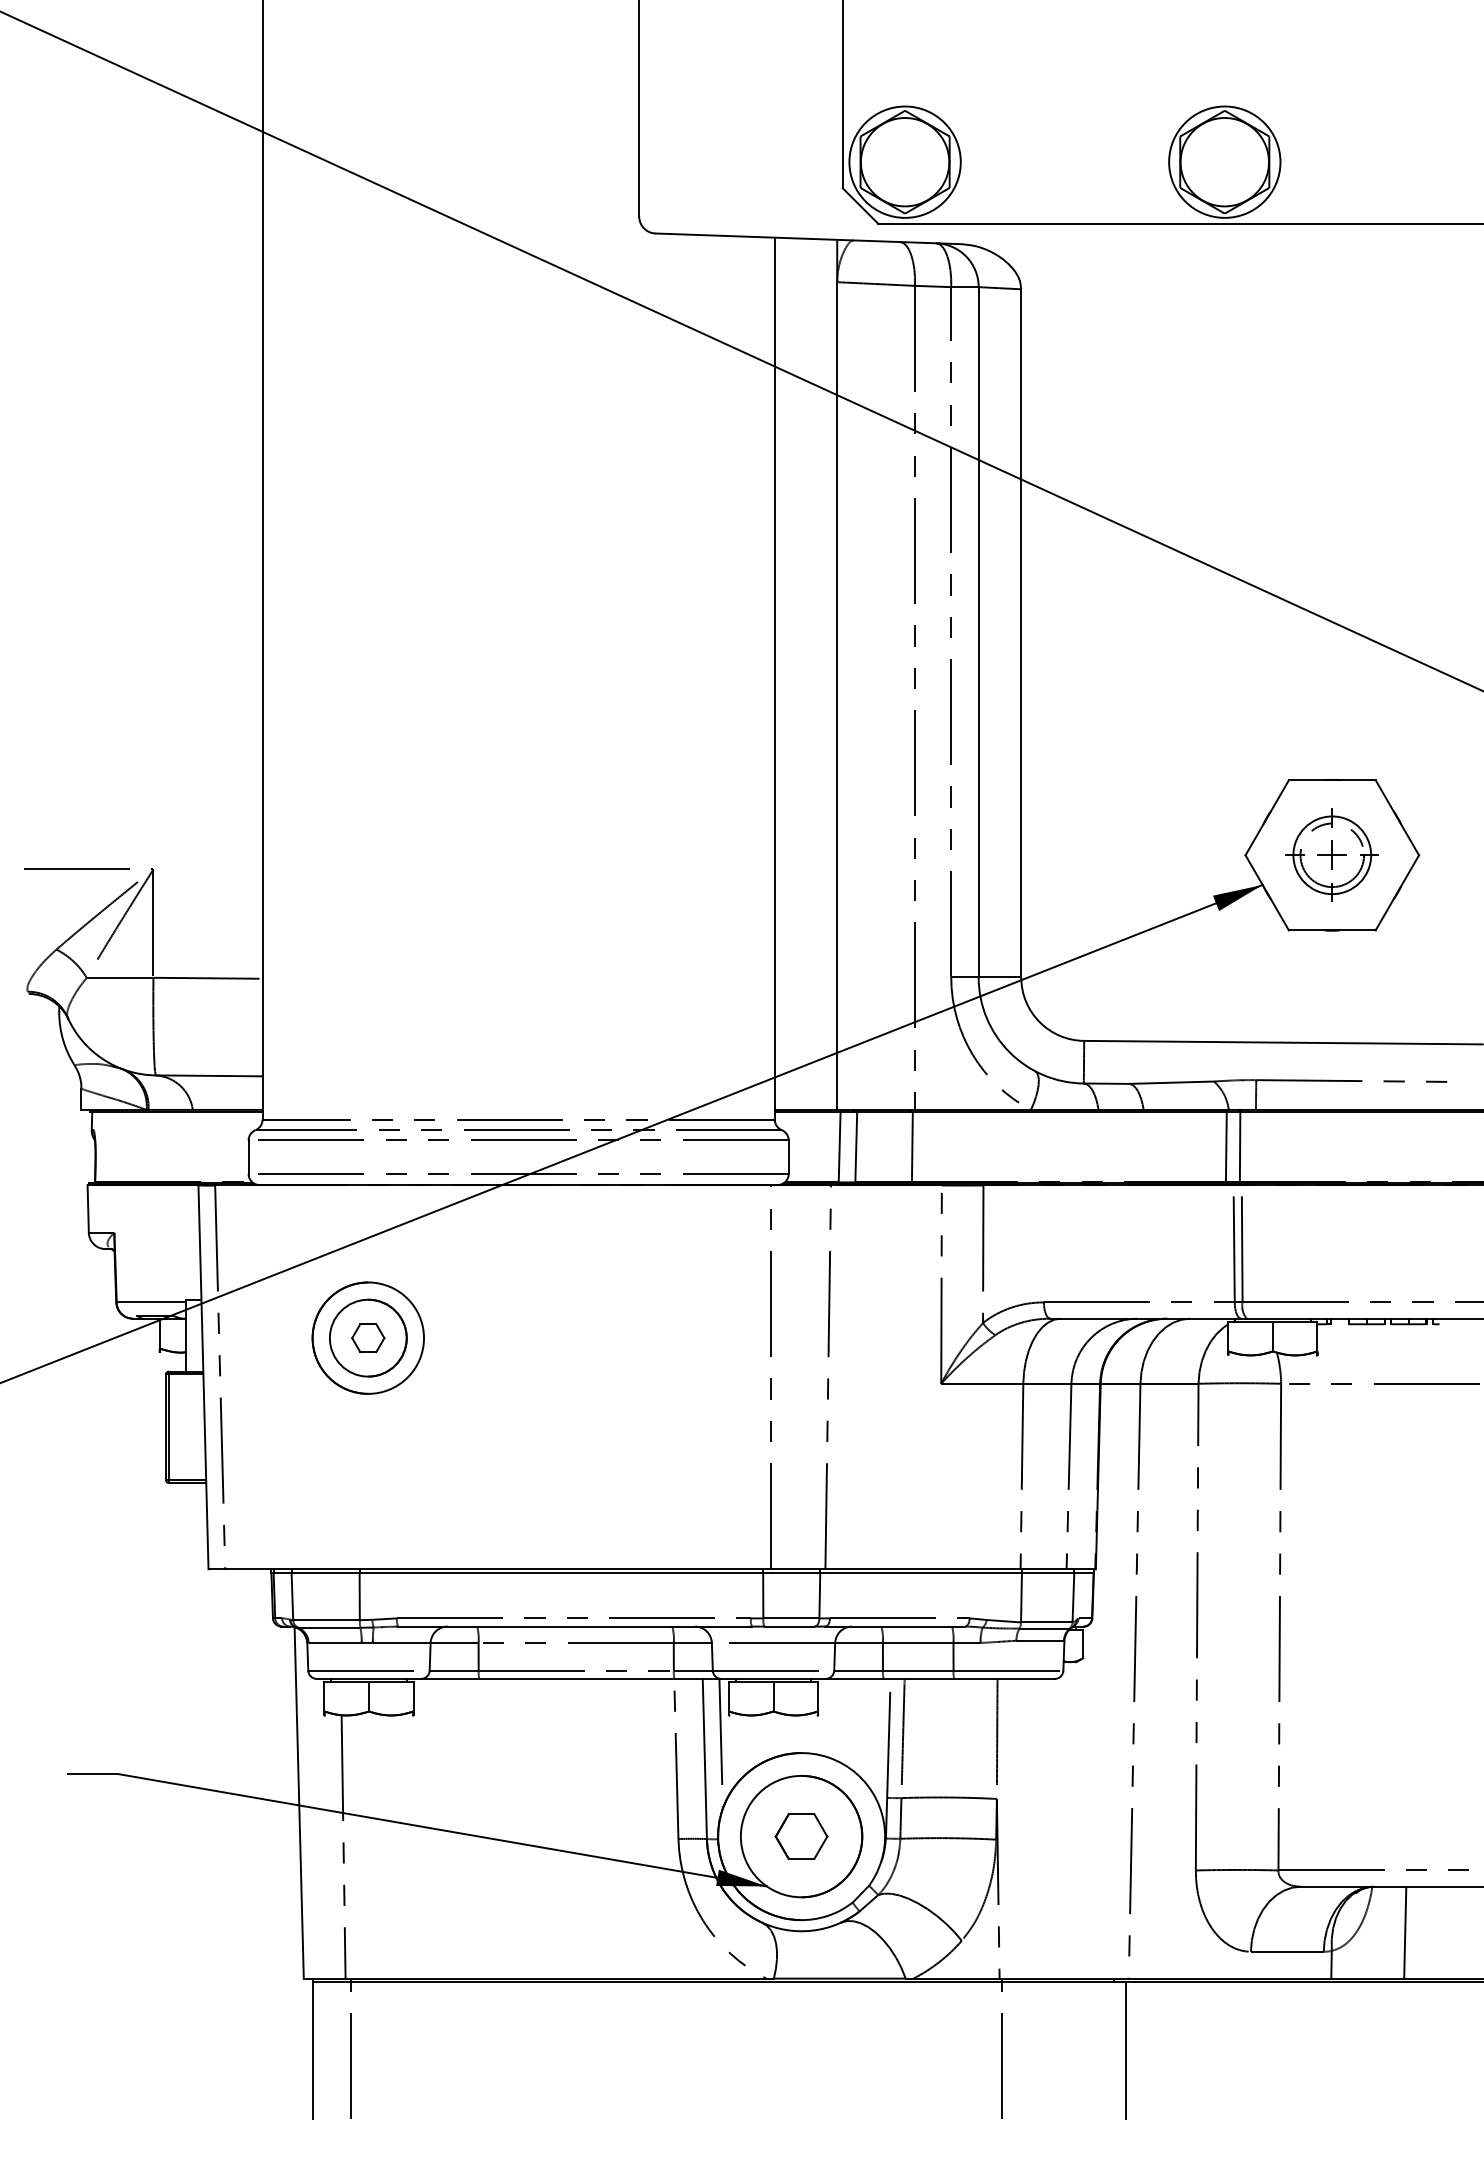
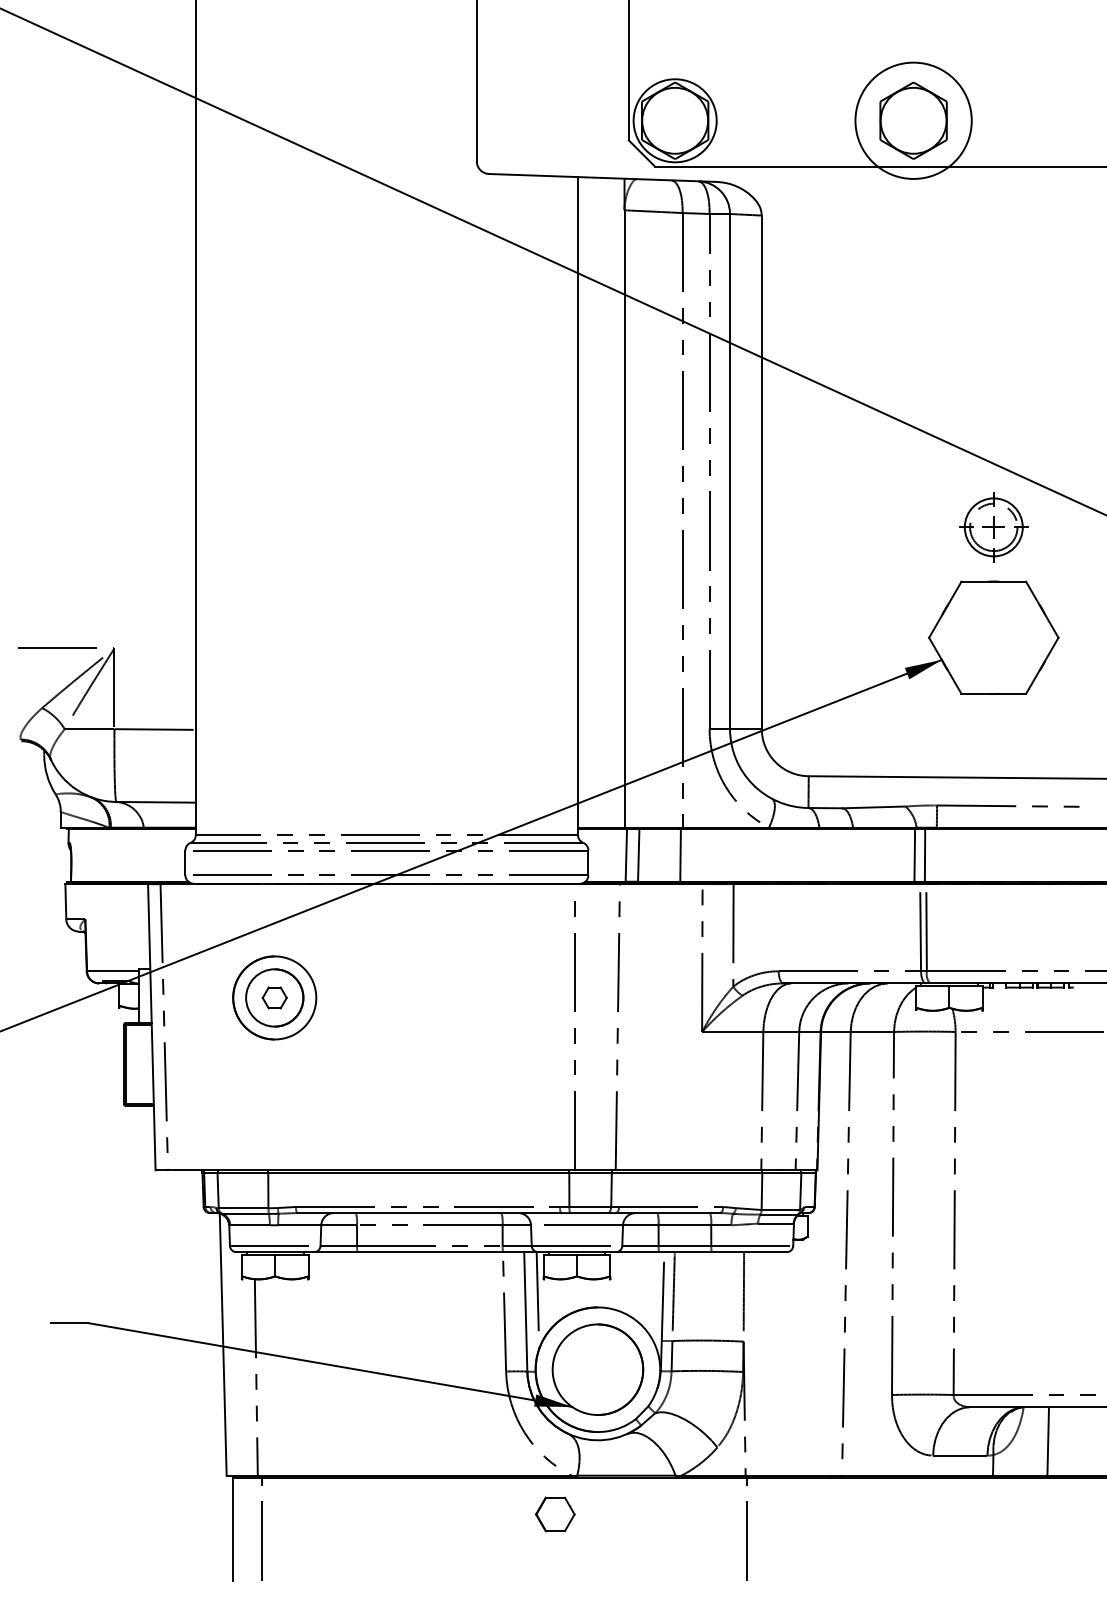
circle: (1224, 161) -> (913, 120), size x1.4
part: (1331, 854) -> (993, 526), moved
part: (801, 1836) -> (555, 1514), moved
line: (1125, 2050) -> (839, 1529), removed

